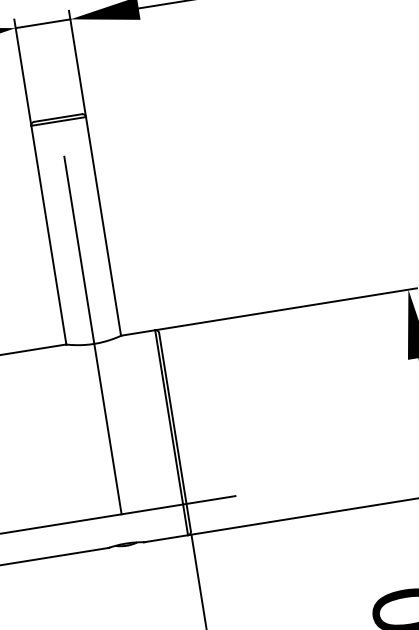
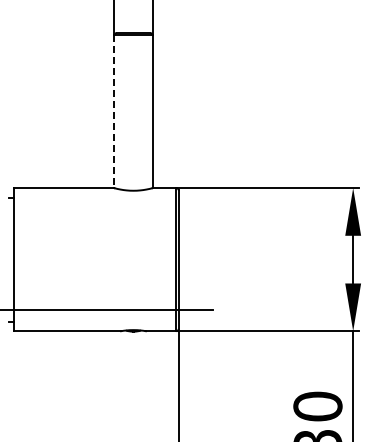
line: (49, 236) -> (114, 112), solid -> dashed
line: (92, 334) -> (133, 184), removed

